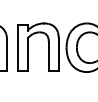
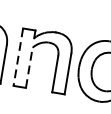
line: (17, 48) -> (17, 58), solid -> dashed
line: (27, 54) -> (29, 67), solid -> dashed

